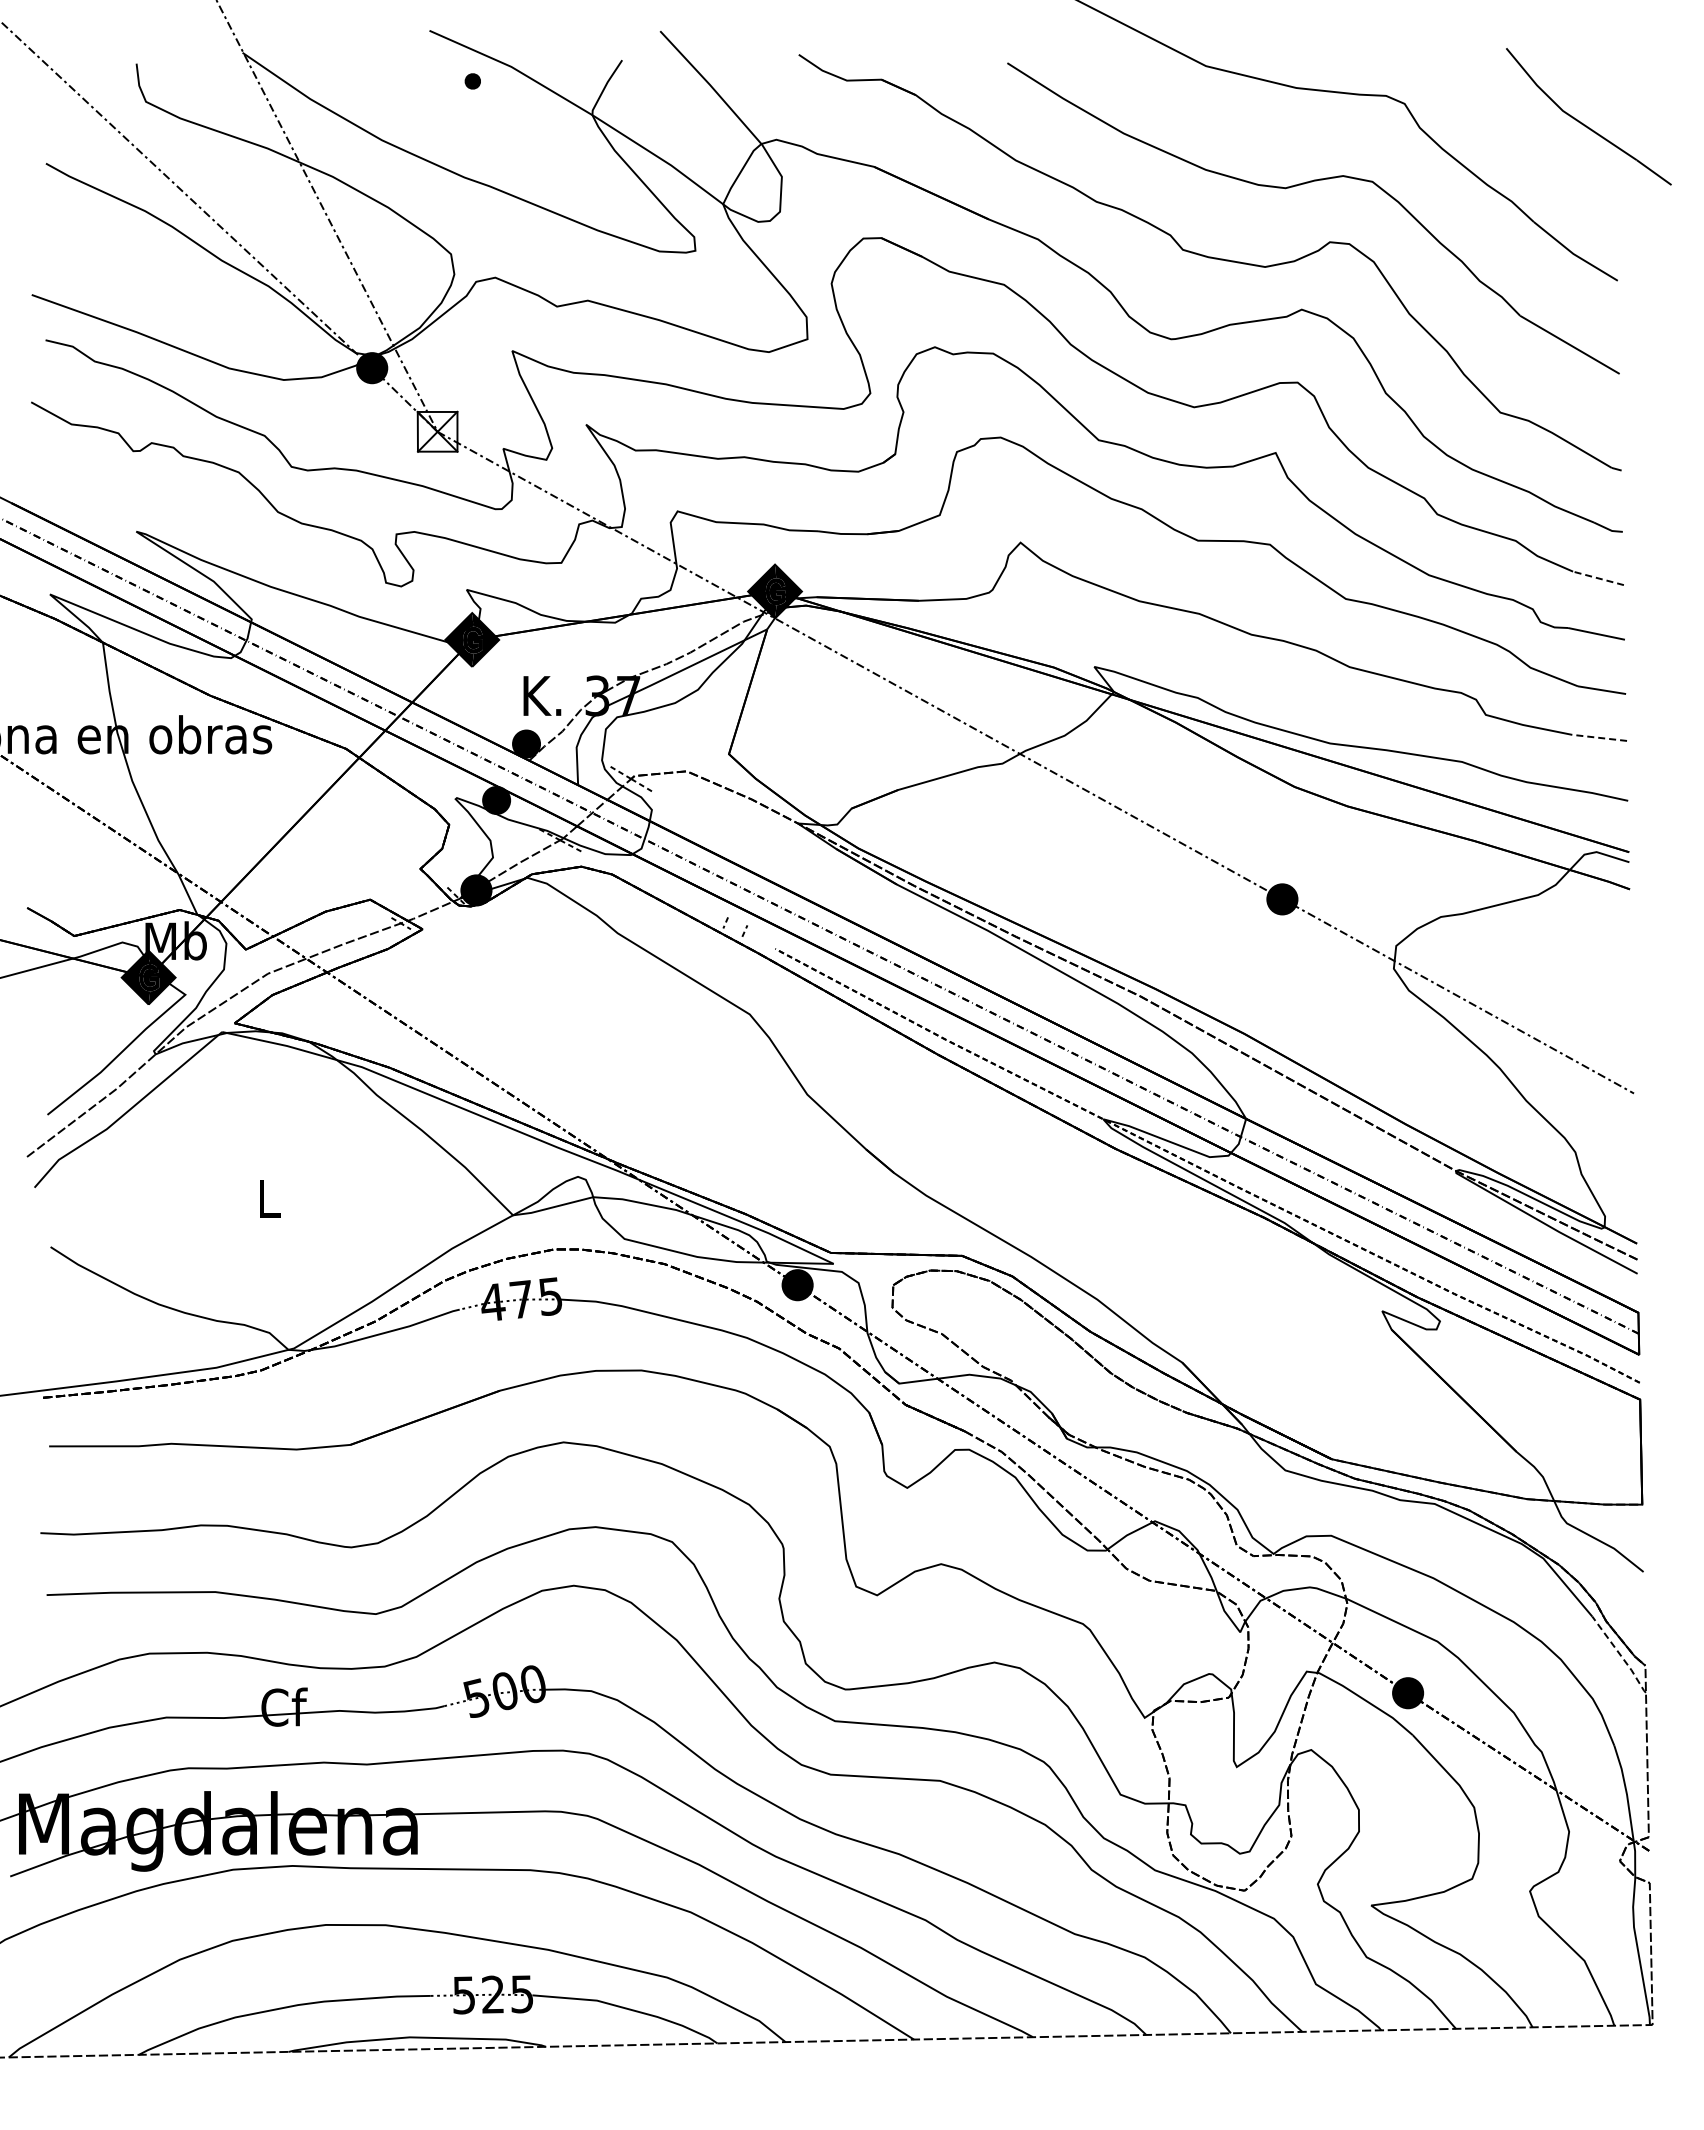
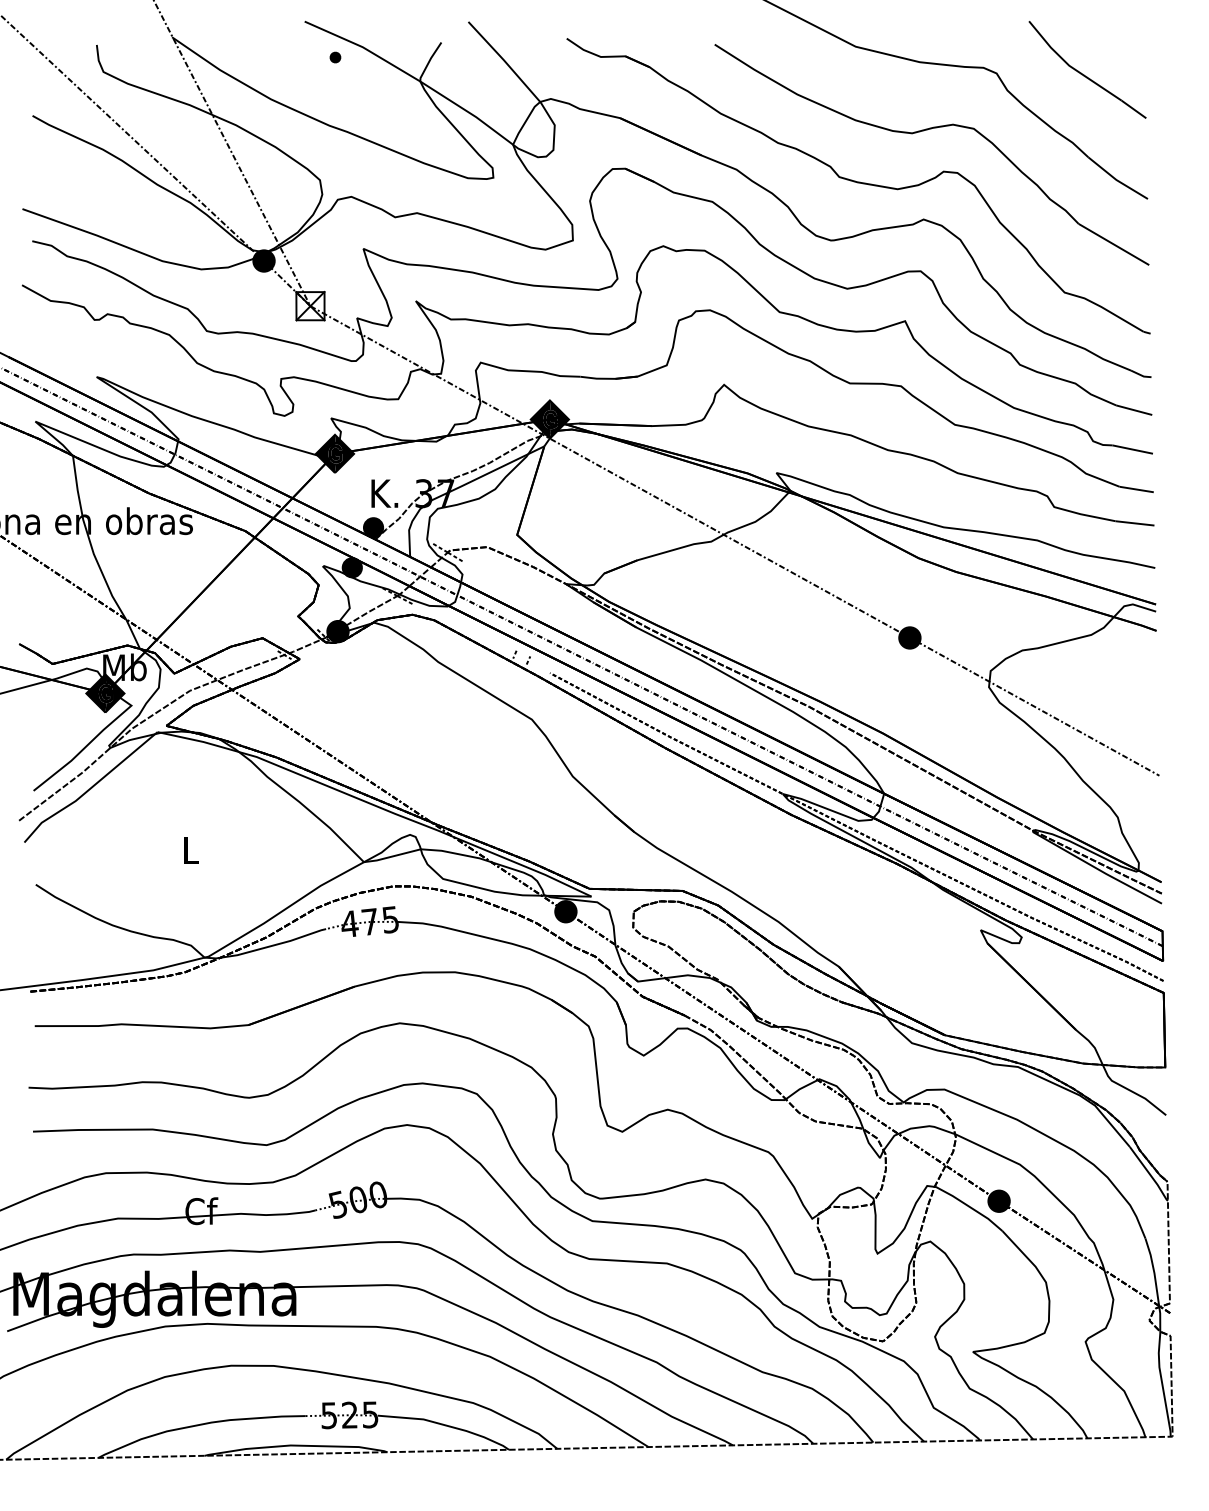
part: (1582, 122) -> (1083, 73), moved
line: (1598, 578) -> (1134, 410), dashed -> solid
line: (1599, 737) -> (1134, 523), dashed -> solid
line: (1620, 1654) -> (1149, 1173), dashed -> solid

